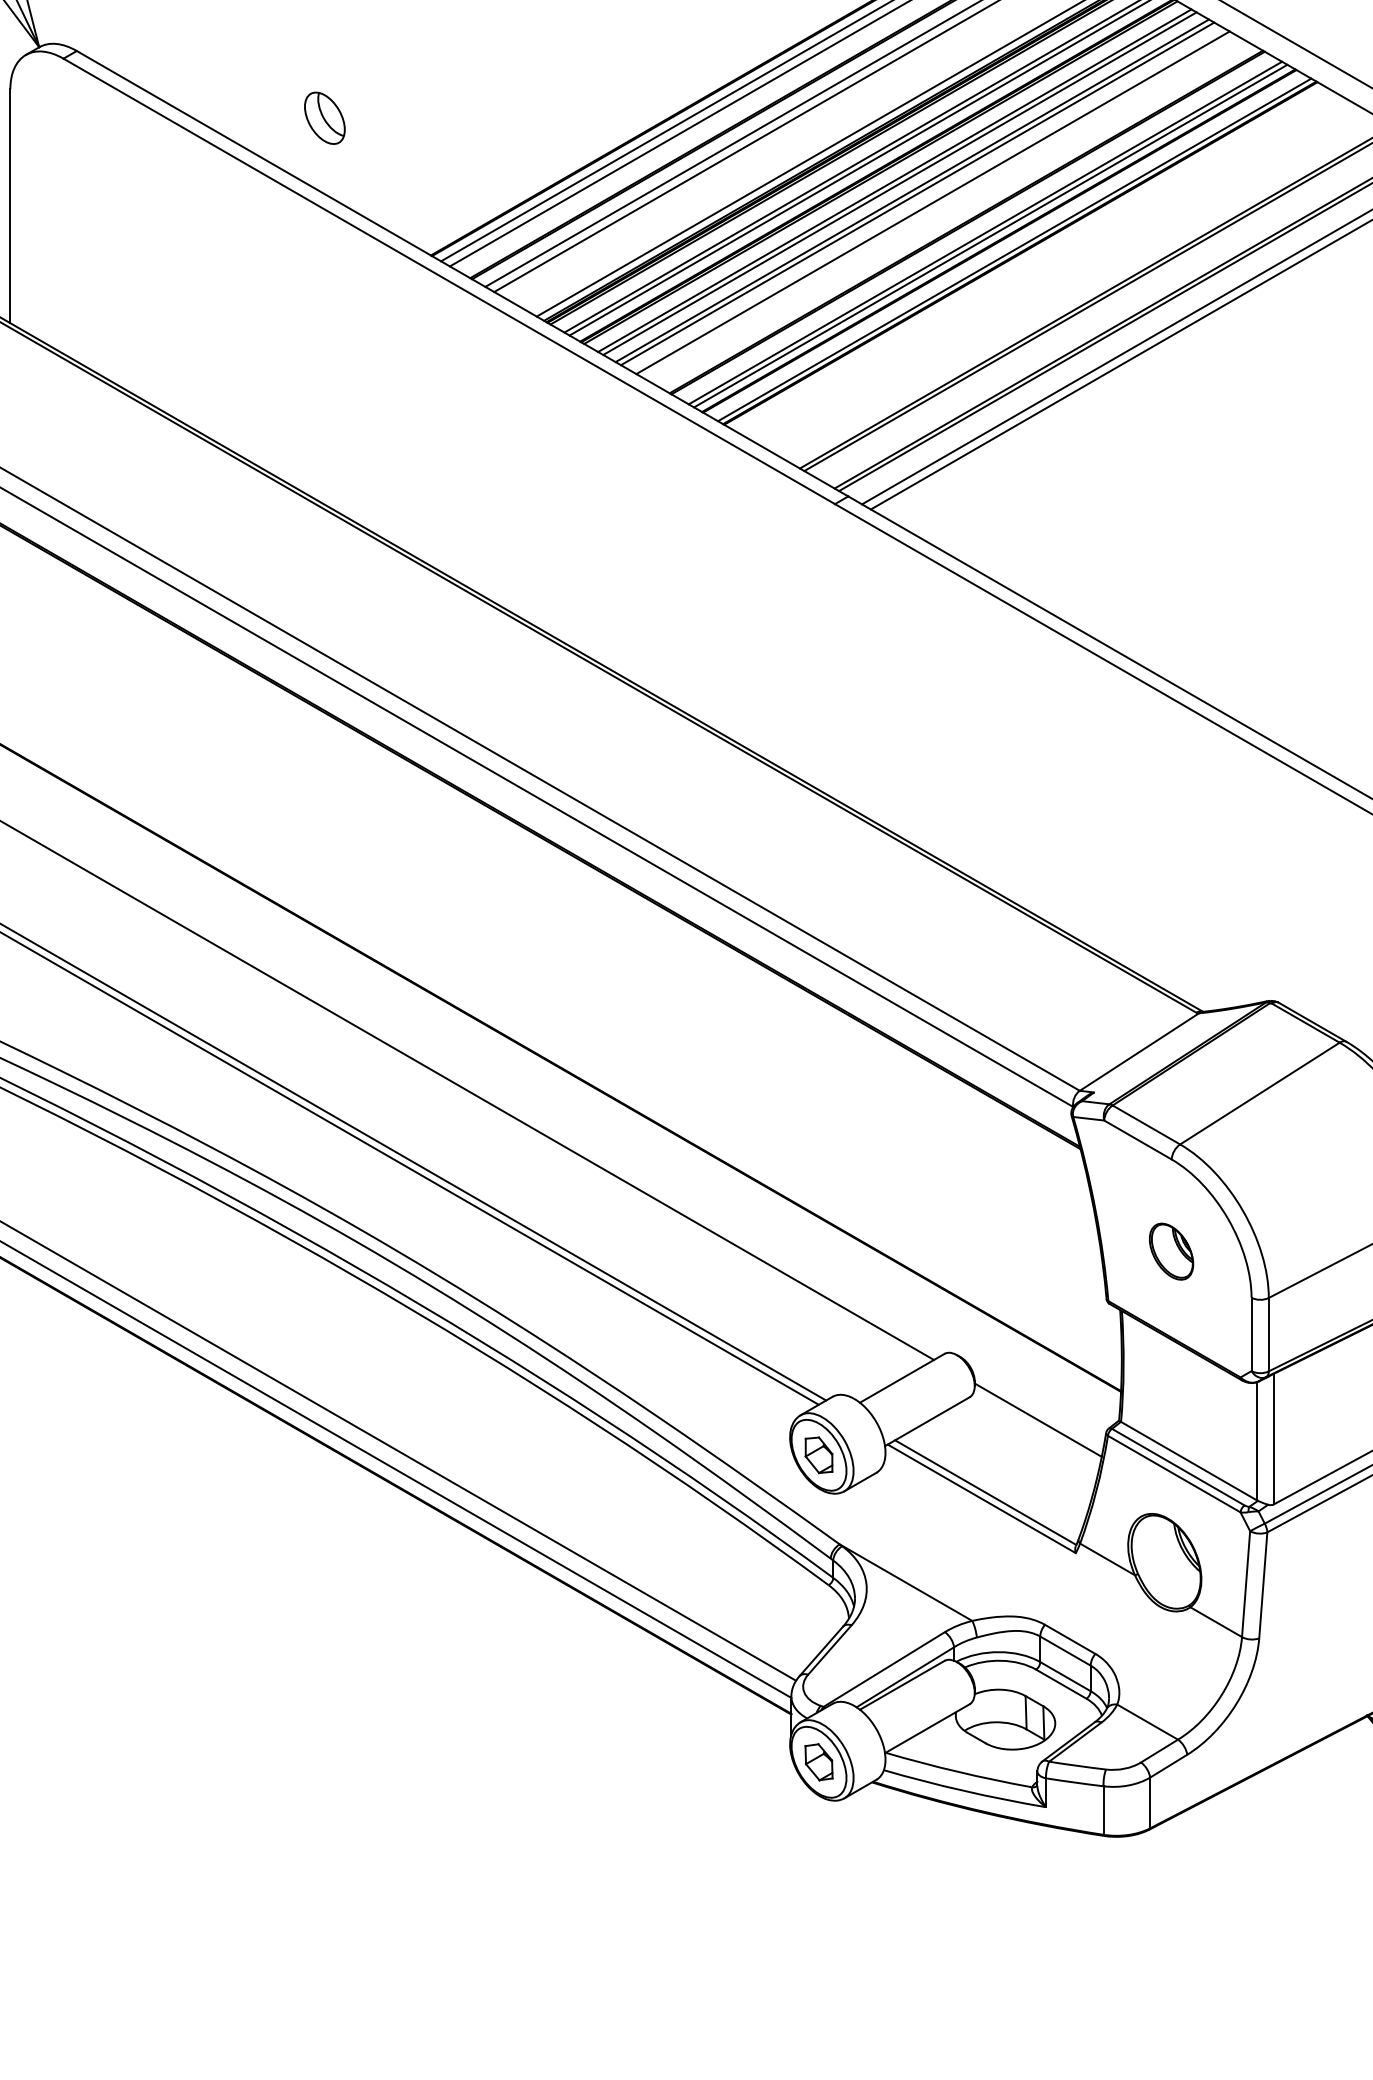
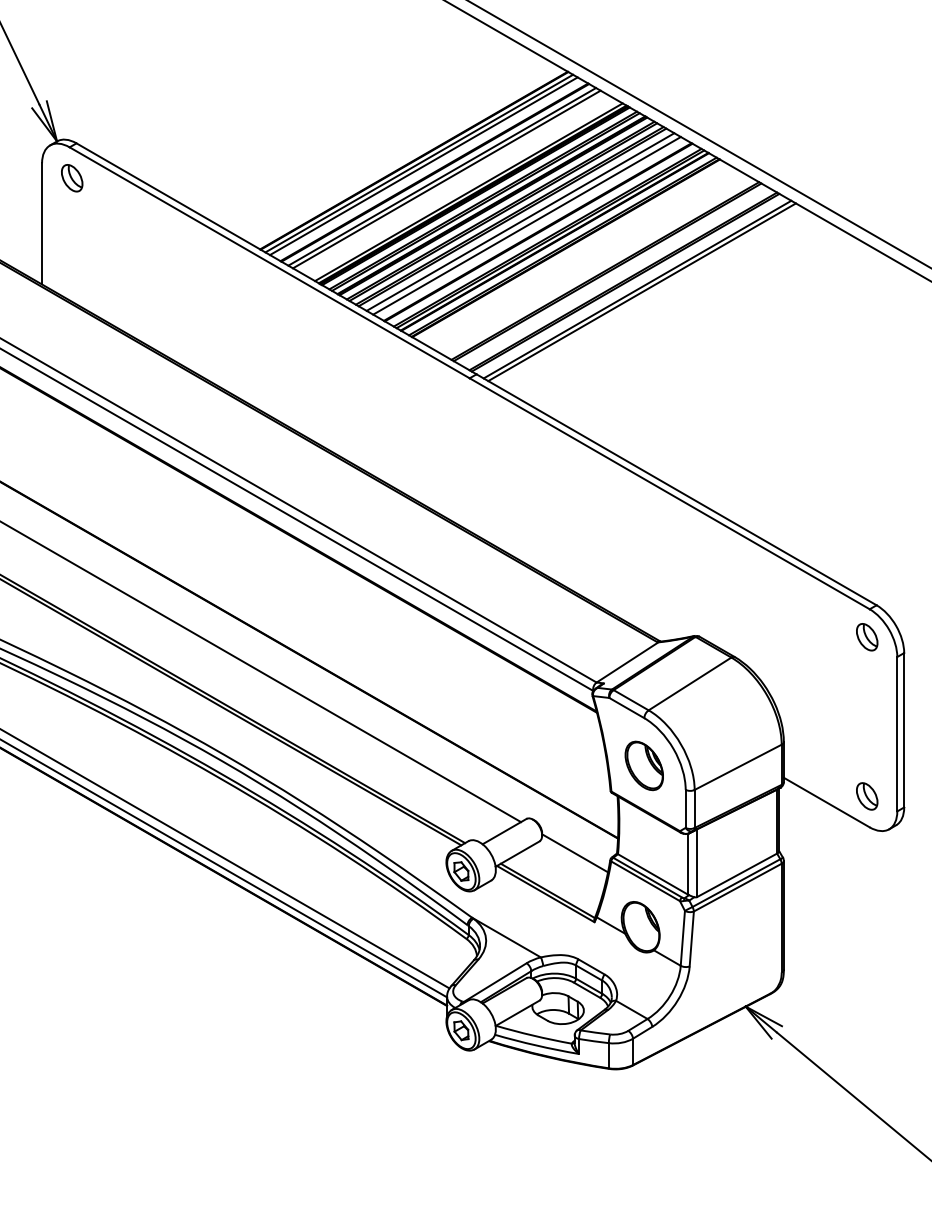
part: (325, 118) -> (72, 178), moved
line: (944, 209) -> (526, 225), added
part: (1170, 1250) -> (643, 765), size x1.67

